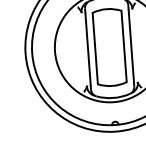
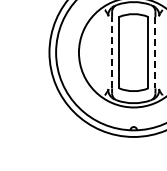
line: (131, 45) -> (155, 52), solid -> dashed
line: (88, 48) -> (112, 52), solid -> dashed

